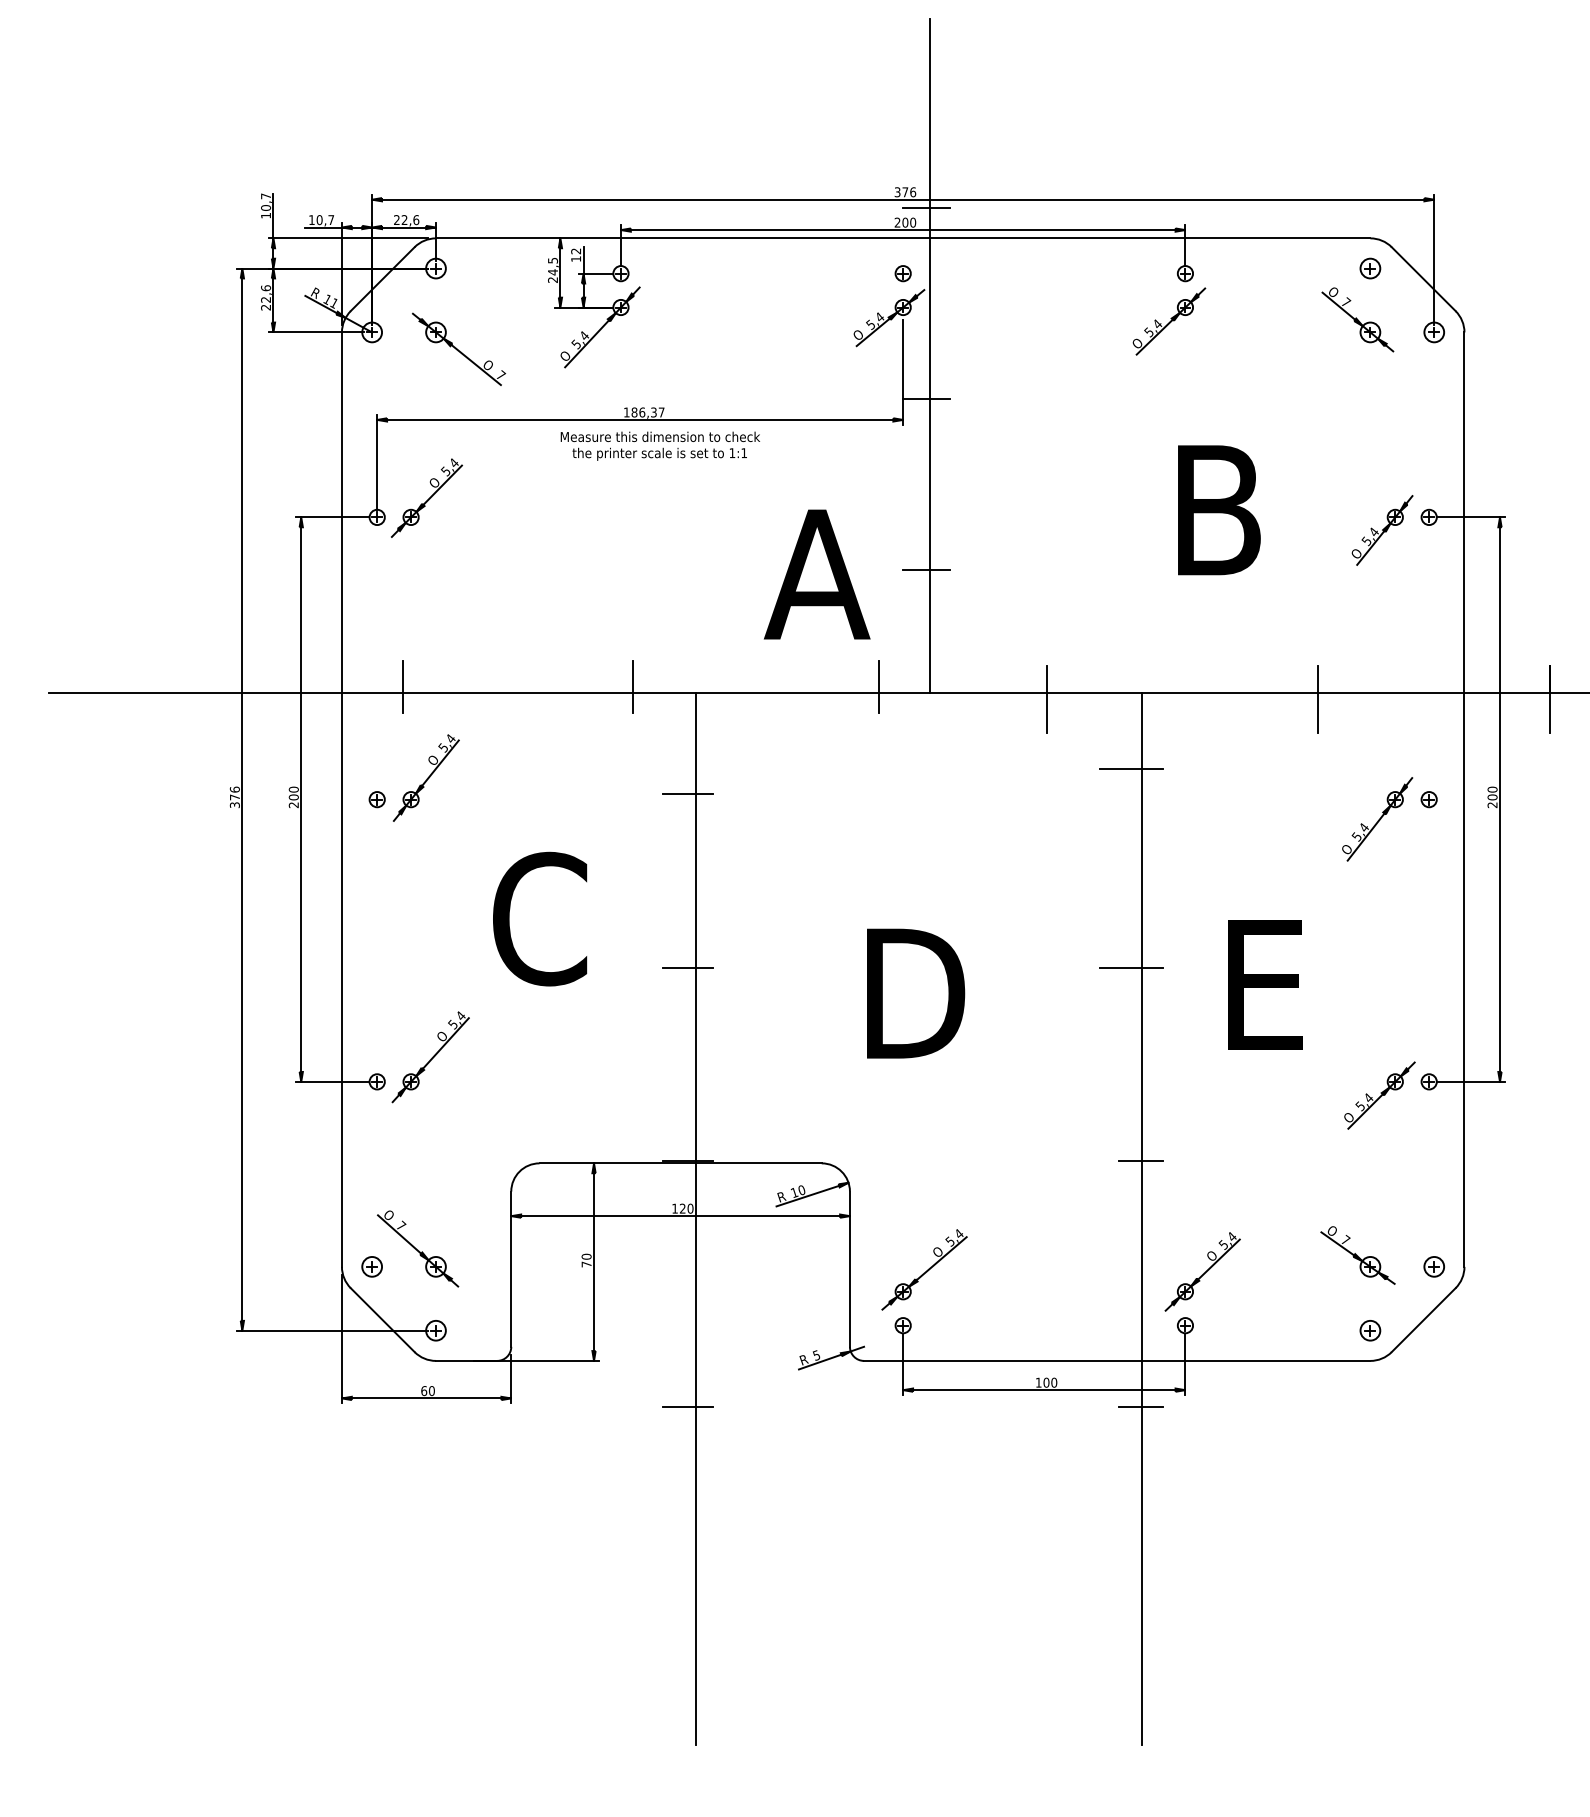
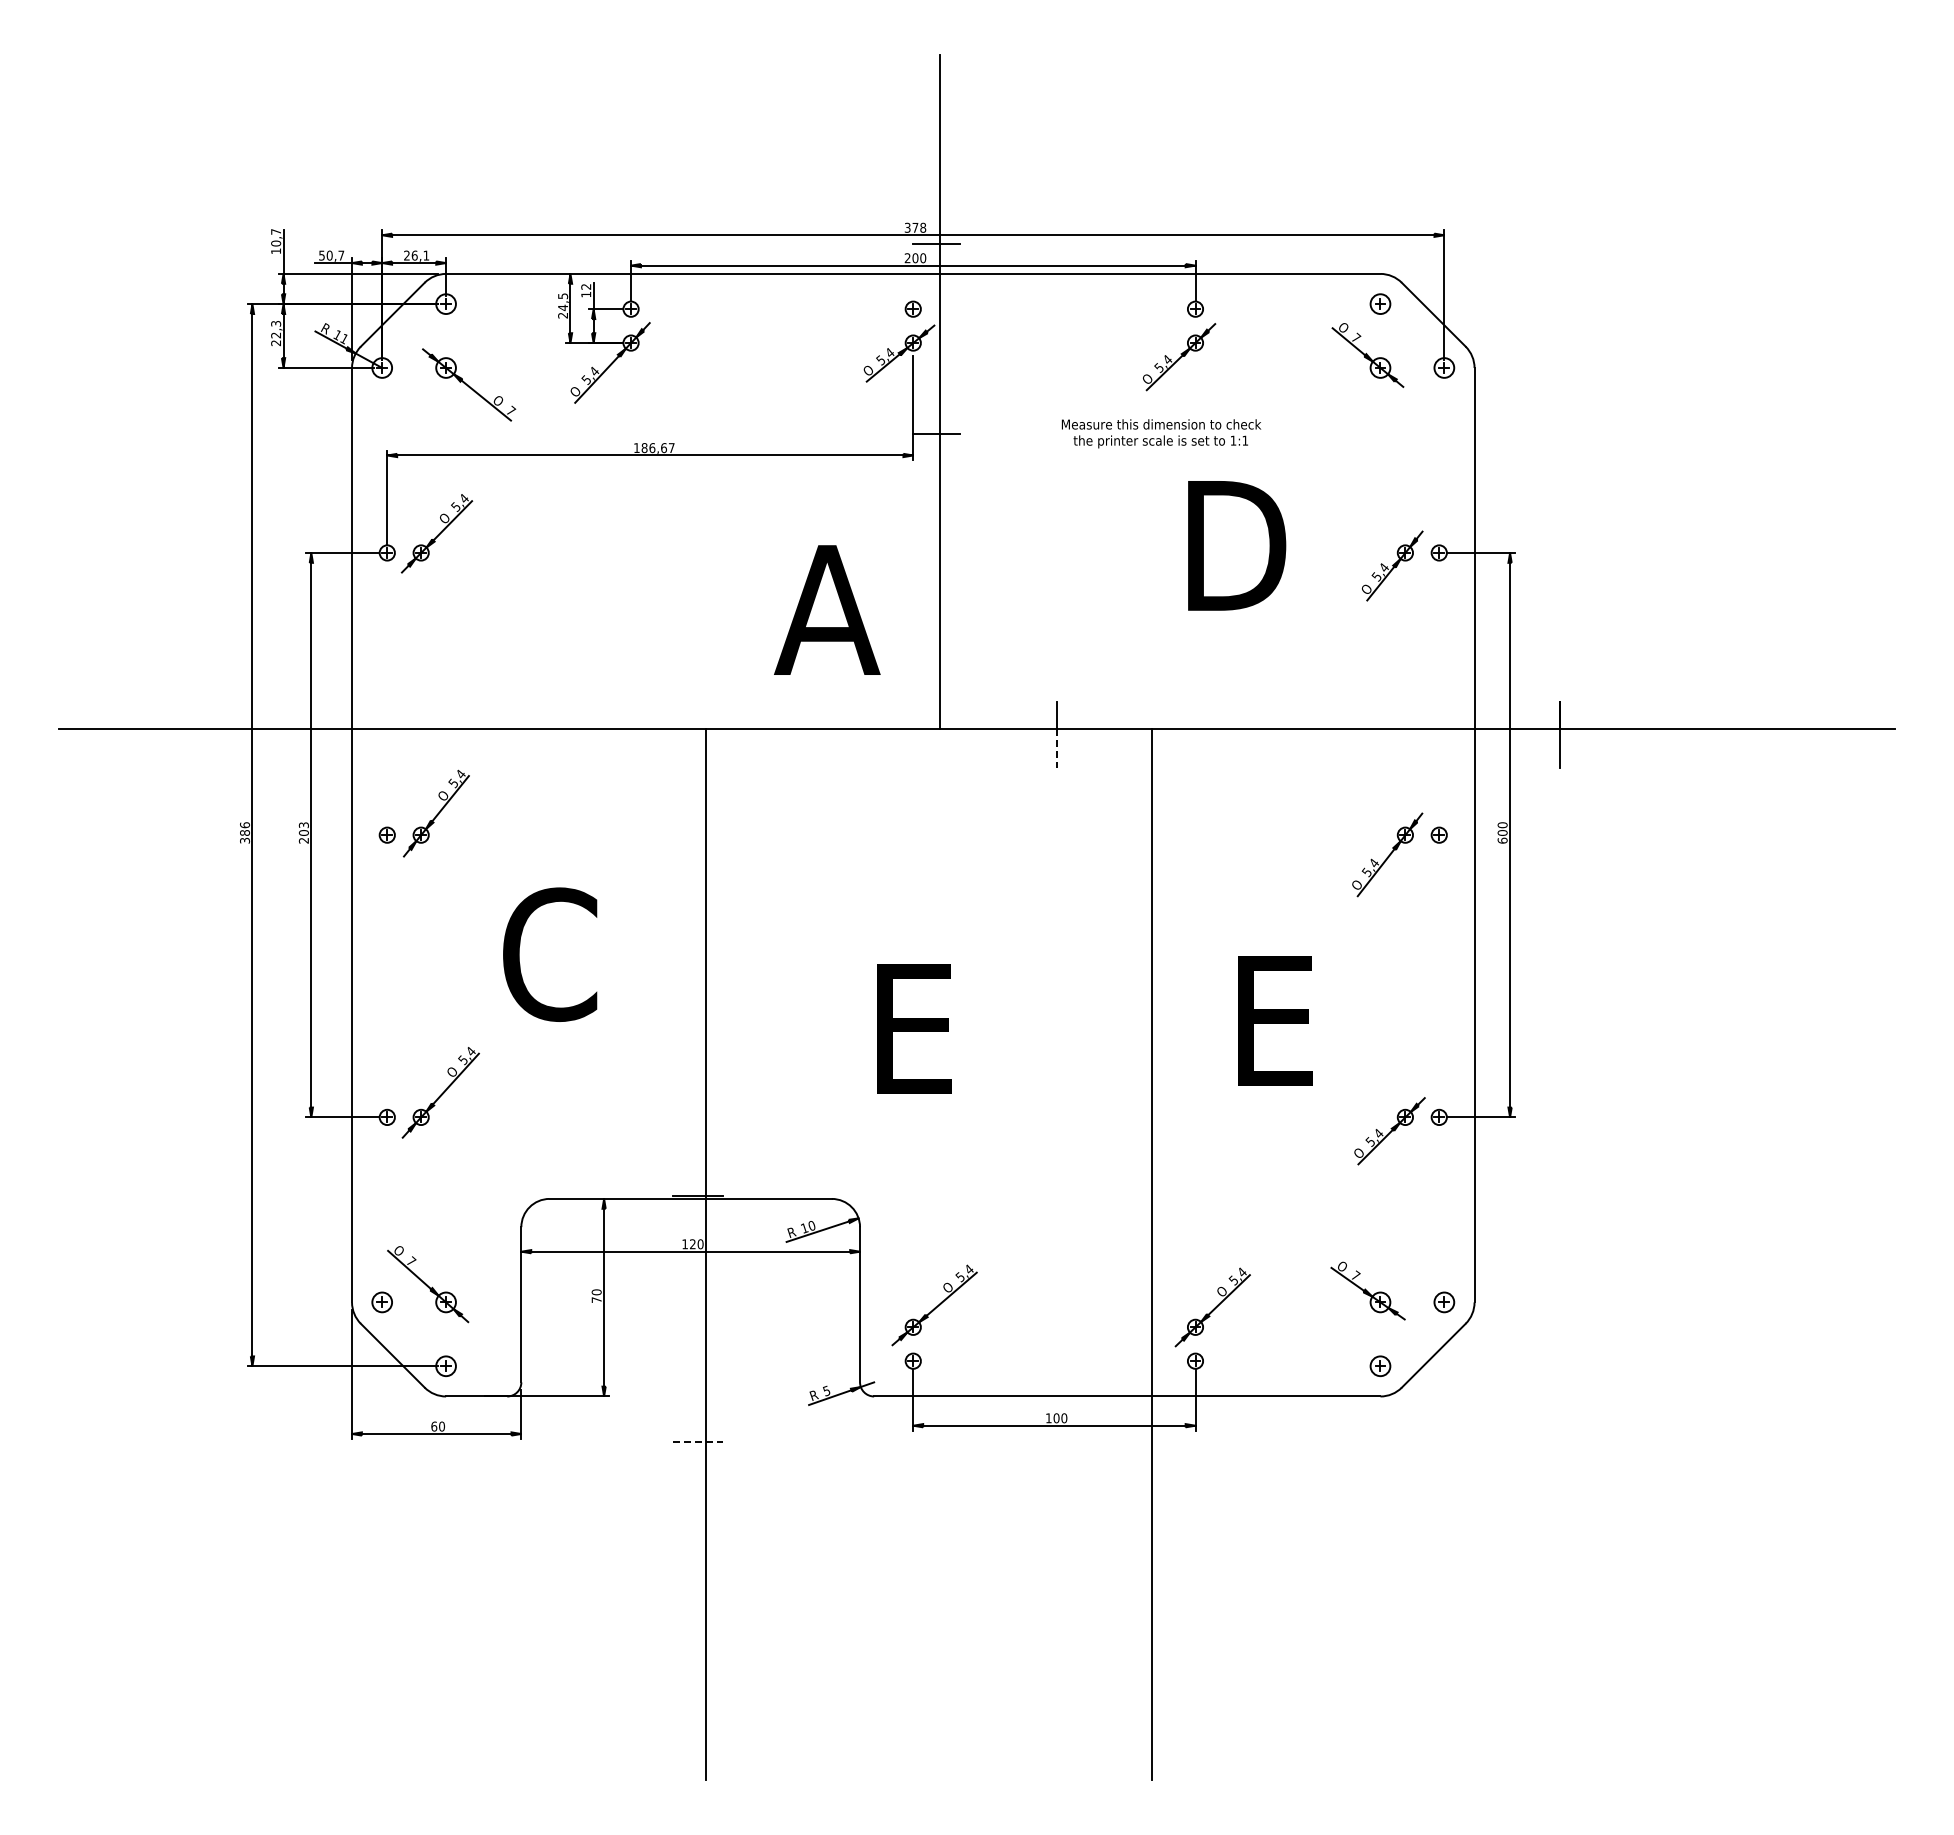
text: (913, 191) -> (923, 227), 376 -> 378
text: (311, 219) -> (321, 255), 10,7 -> 50,7
text: (410, 219) -> (420, 255), 22,6 -> 26,1
text: (266, 287) -> (276, 323), 22,6 -> 22,3
text: (653, 412) -> (663, 448), 186,37 -> 186,67
text: (660, 445) -> (1161, 433), moved
text: (1235, 509) -> (1245, 545), B -> D
line: (926, 569) -> (936, 605), removed
line: (403, 686) -> (413, 722), removed
line: (632, 686) -> (642, 722), removed
line: (878, 686) -> (888, 722), removed
line: (1317, 699) -> (1327, 735), removed
line: (1047, 712) -> (1057, 748), solid -> dashed
line: (1131, 768) -> (1141, 804), removed
text: (293, 789) -> (303, 825), 200 -> 203
line: (687, 793) -> (697, 829), removed
text: (234, 796) -> (244, 832), 376 -> 386
text: (1492, 804) -> (1502, 840), 200 -> 600
line: (687, 967) -> (697, 1003), removed
line: (1131, 967) -> (1141, 1003), removed
text: (916, 993) -> (926, 1029), D -> E
line: (1140, 1160) -> (1150, 1196), removed
line: (688, 1406) -> (698, 1442), solid -> dashed
line: (1140, 1406) -> (1150, 1442), removed

